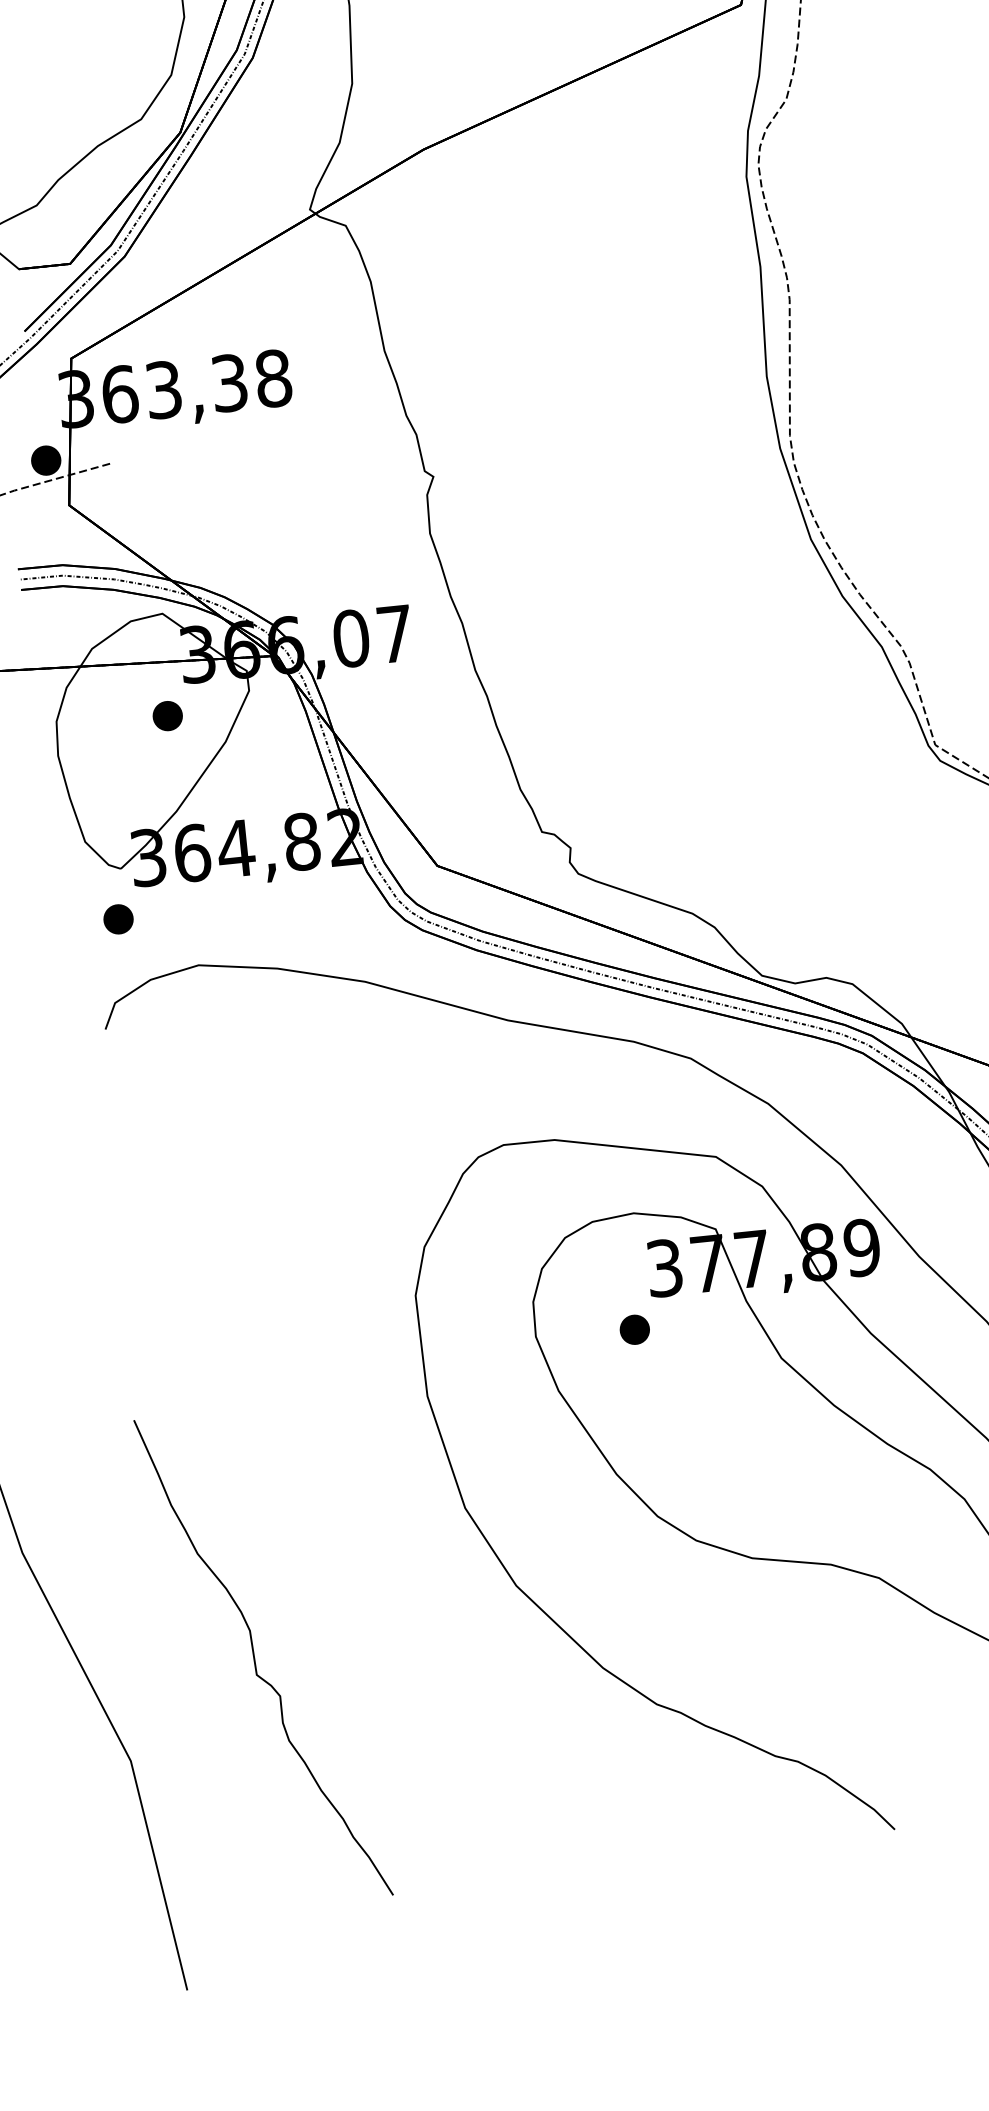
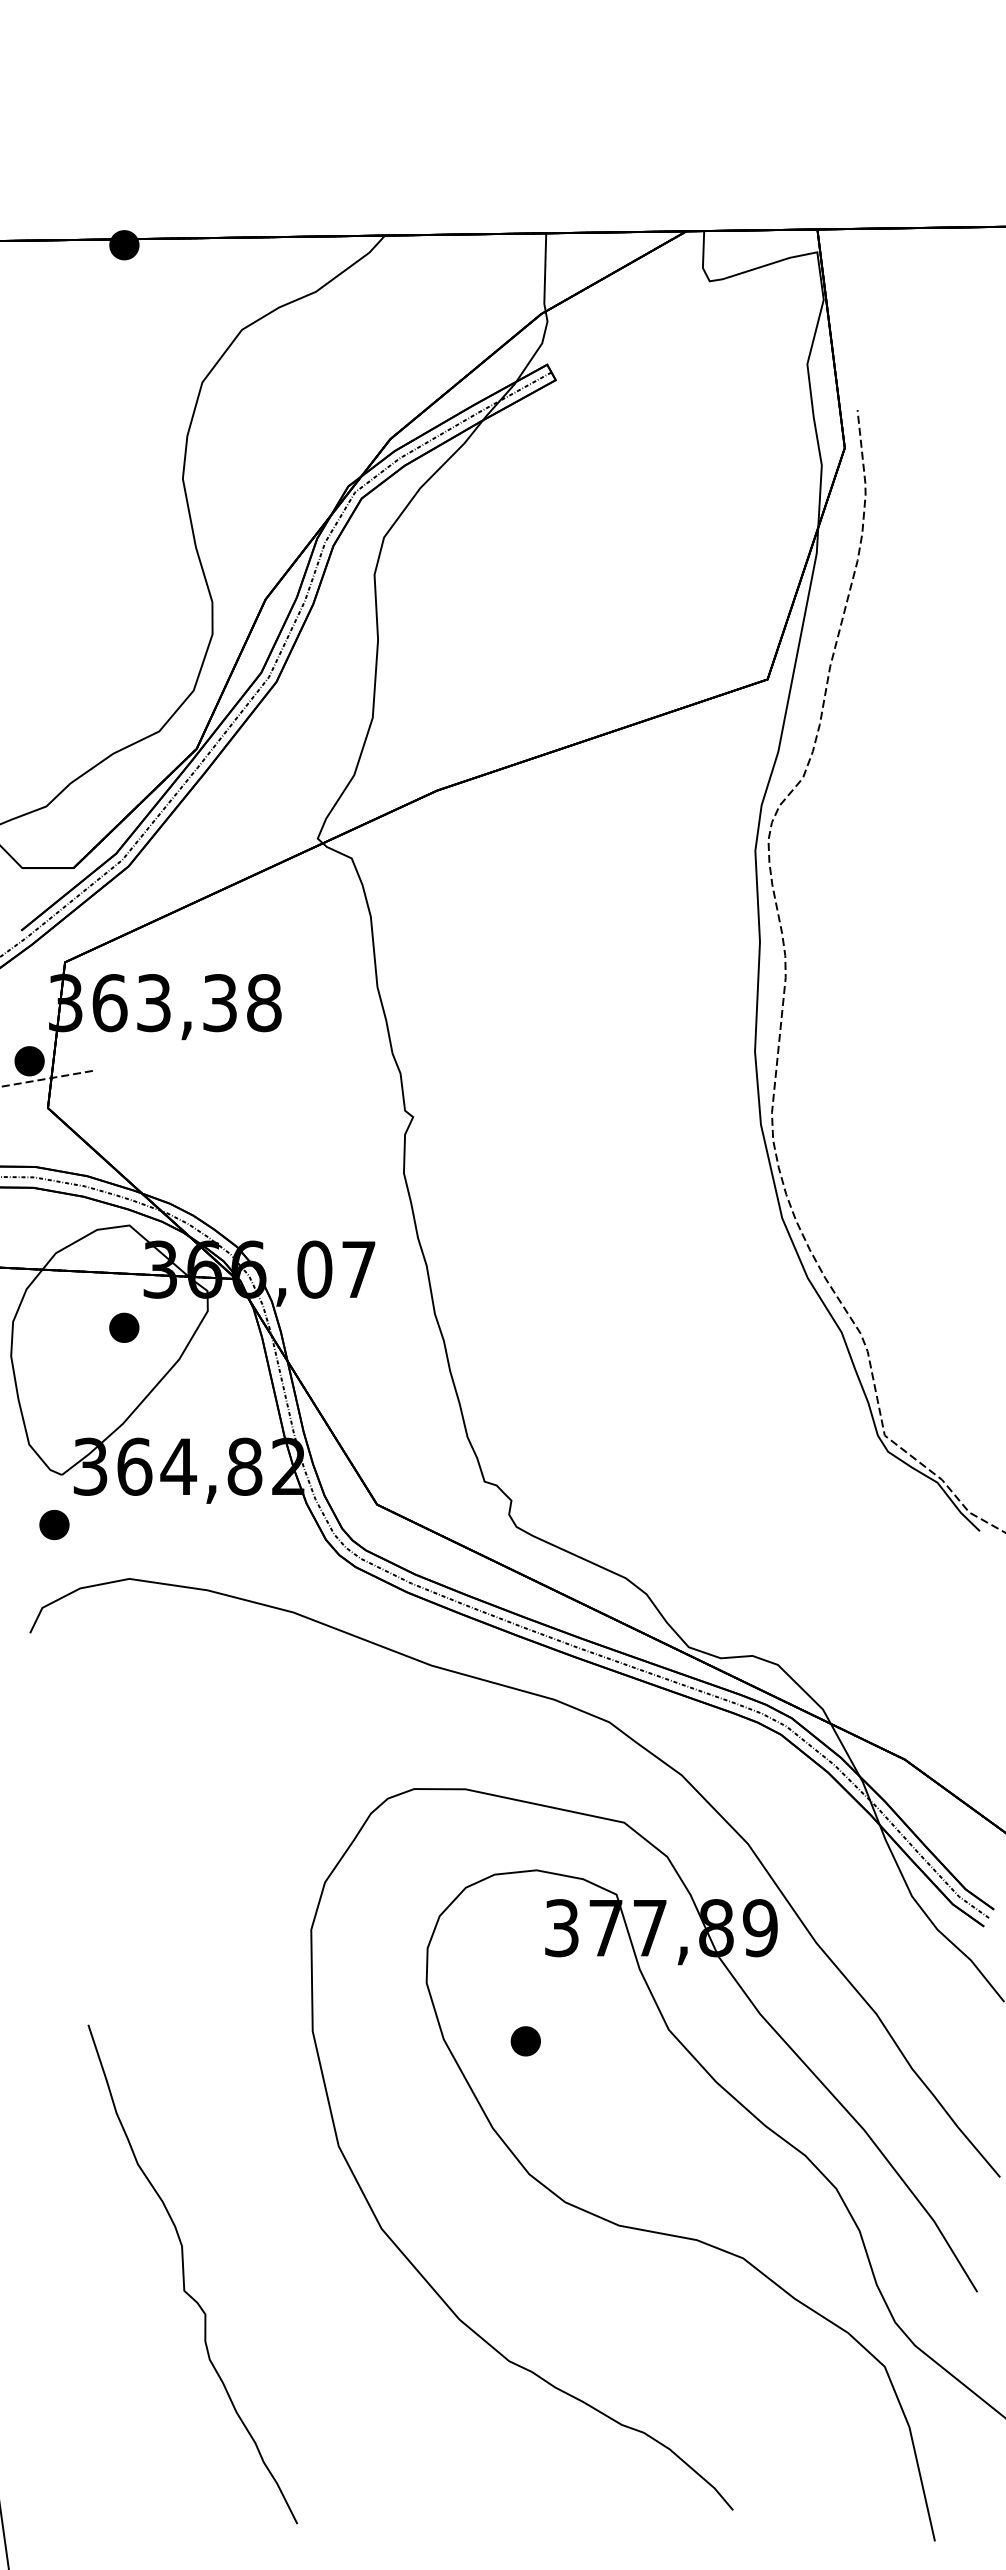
part: (634, 1329) -> (525, 2041), moved
curve: (255, 1658) -> (184, 2274), moved

